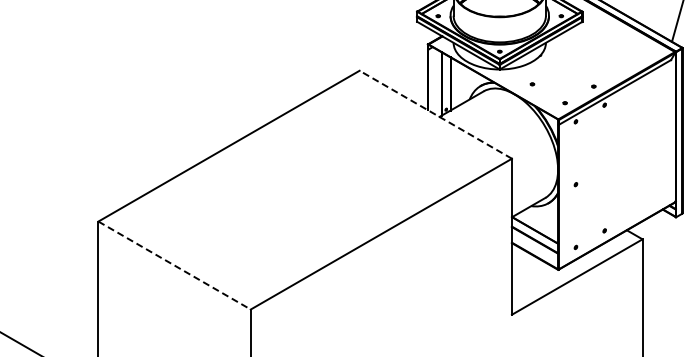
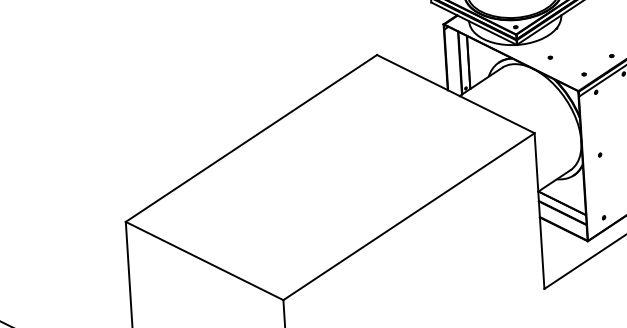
line: (435, 114) -> (455, 93), dashed -> solid
line: (174, 265) -> (204, 260), dashed -> solid

